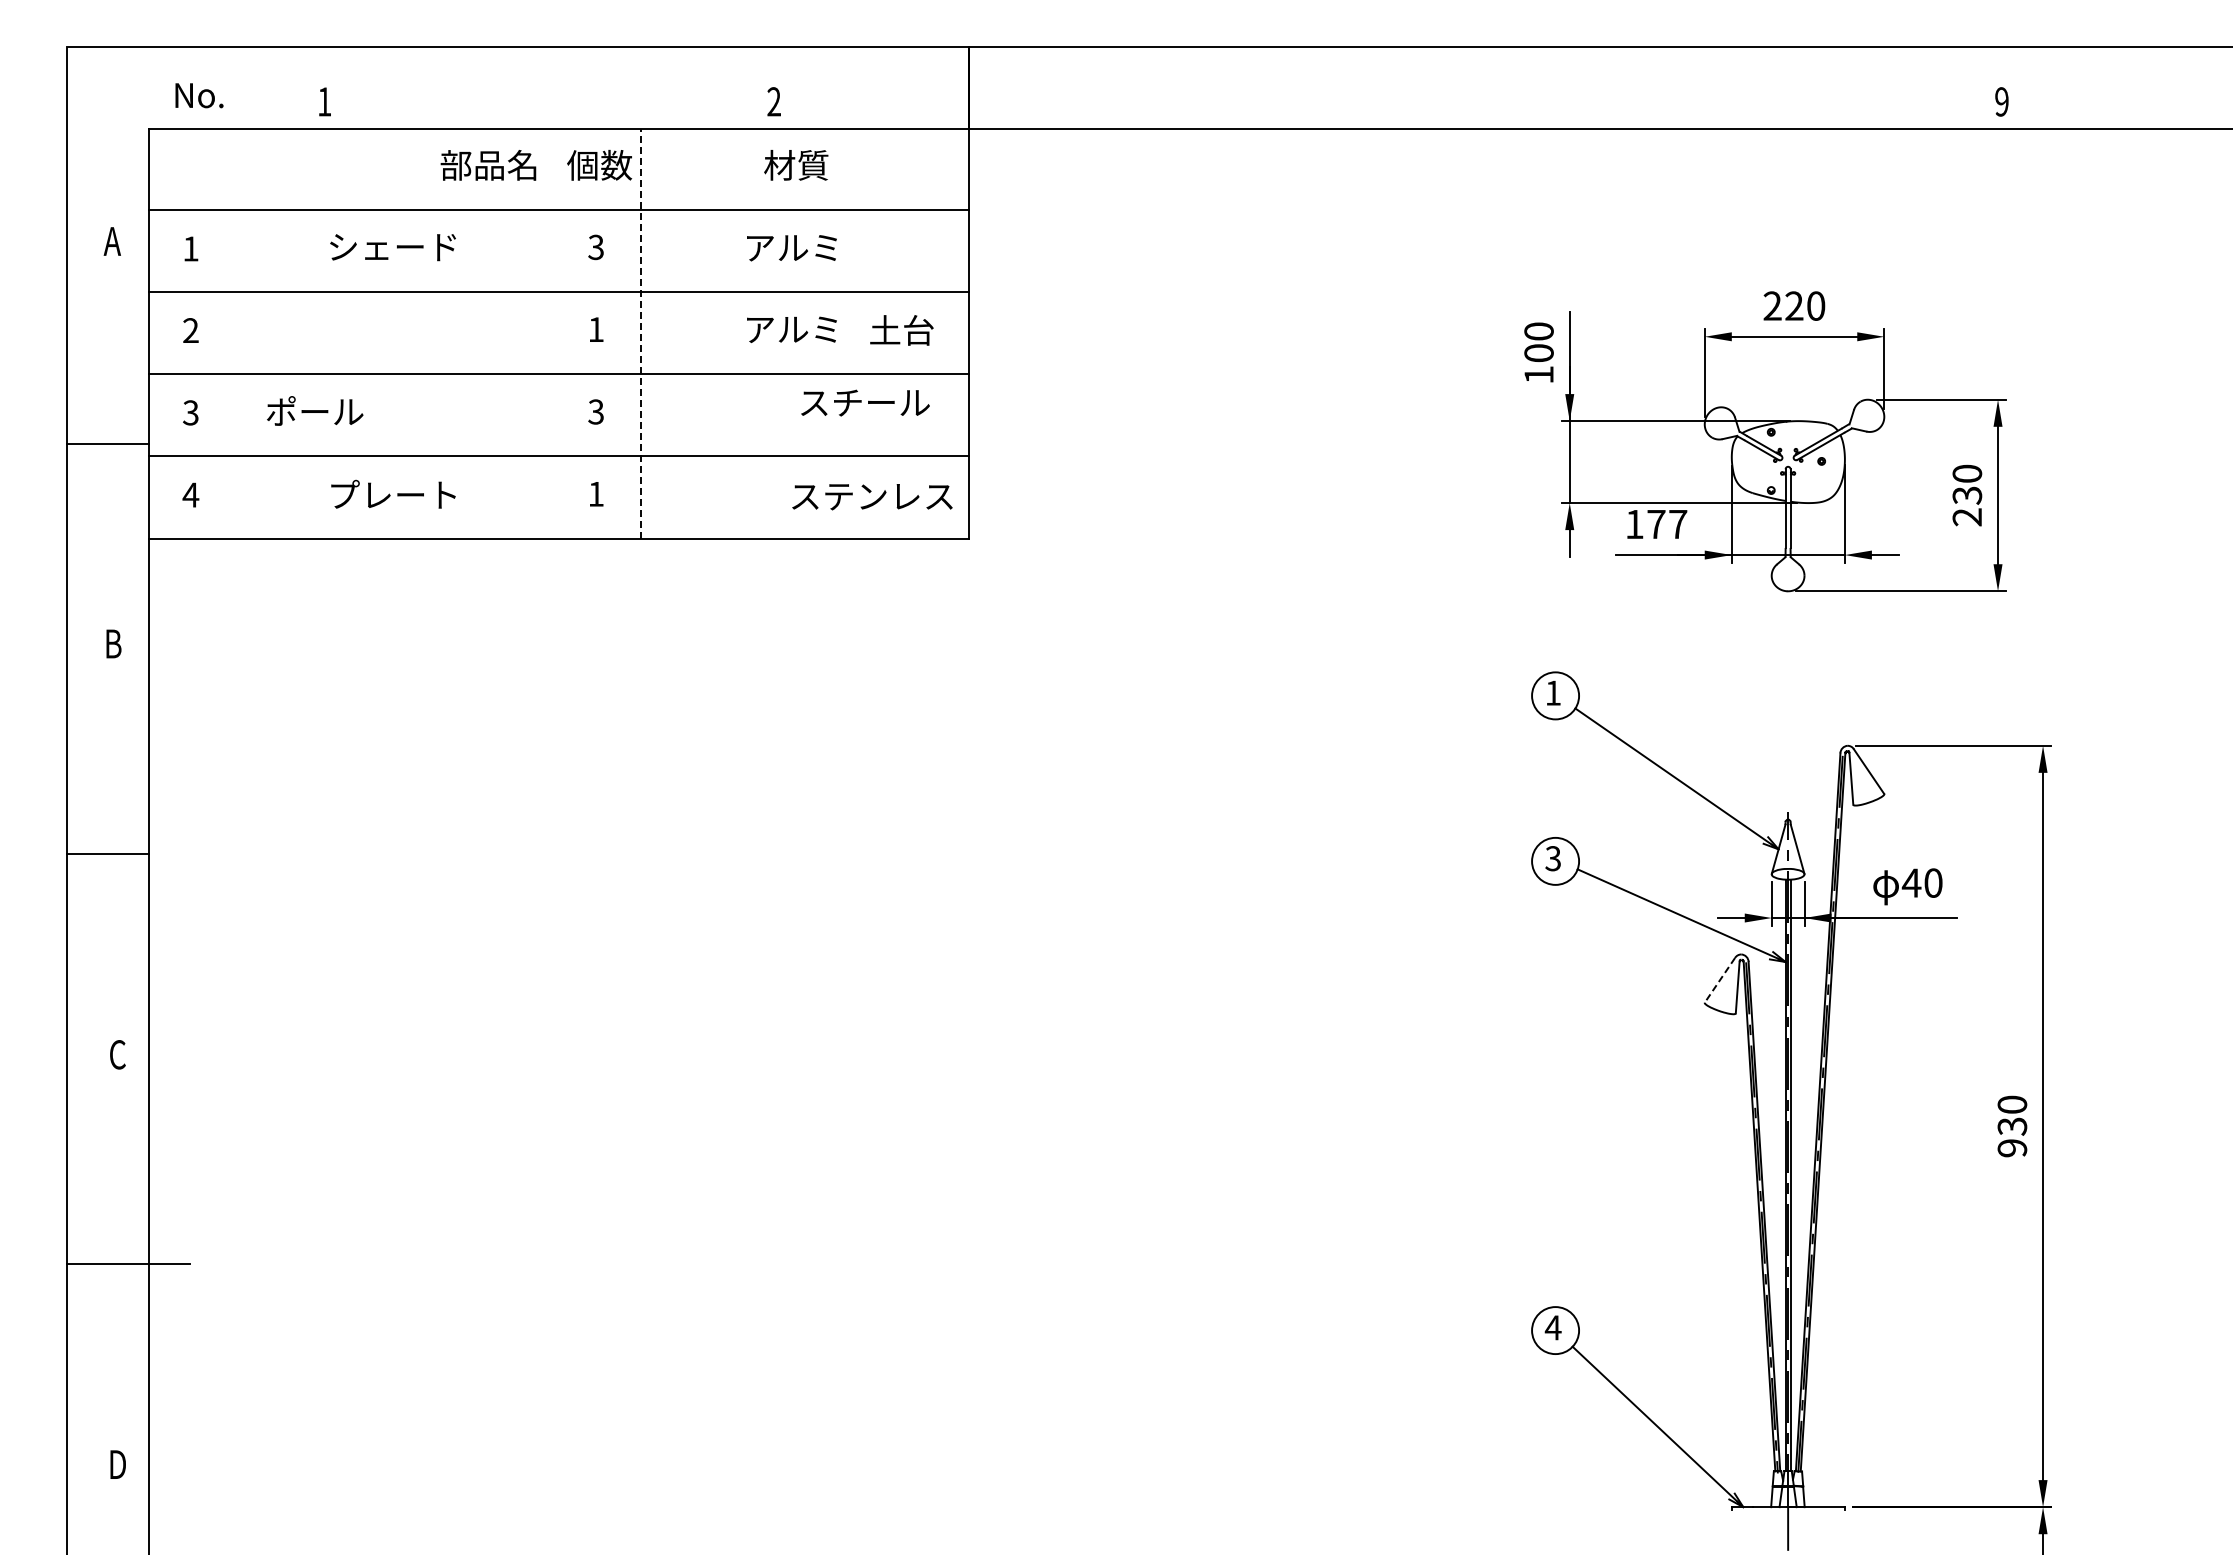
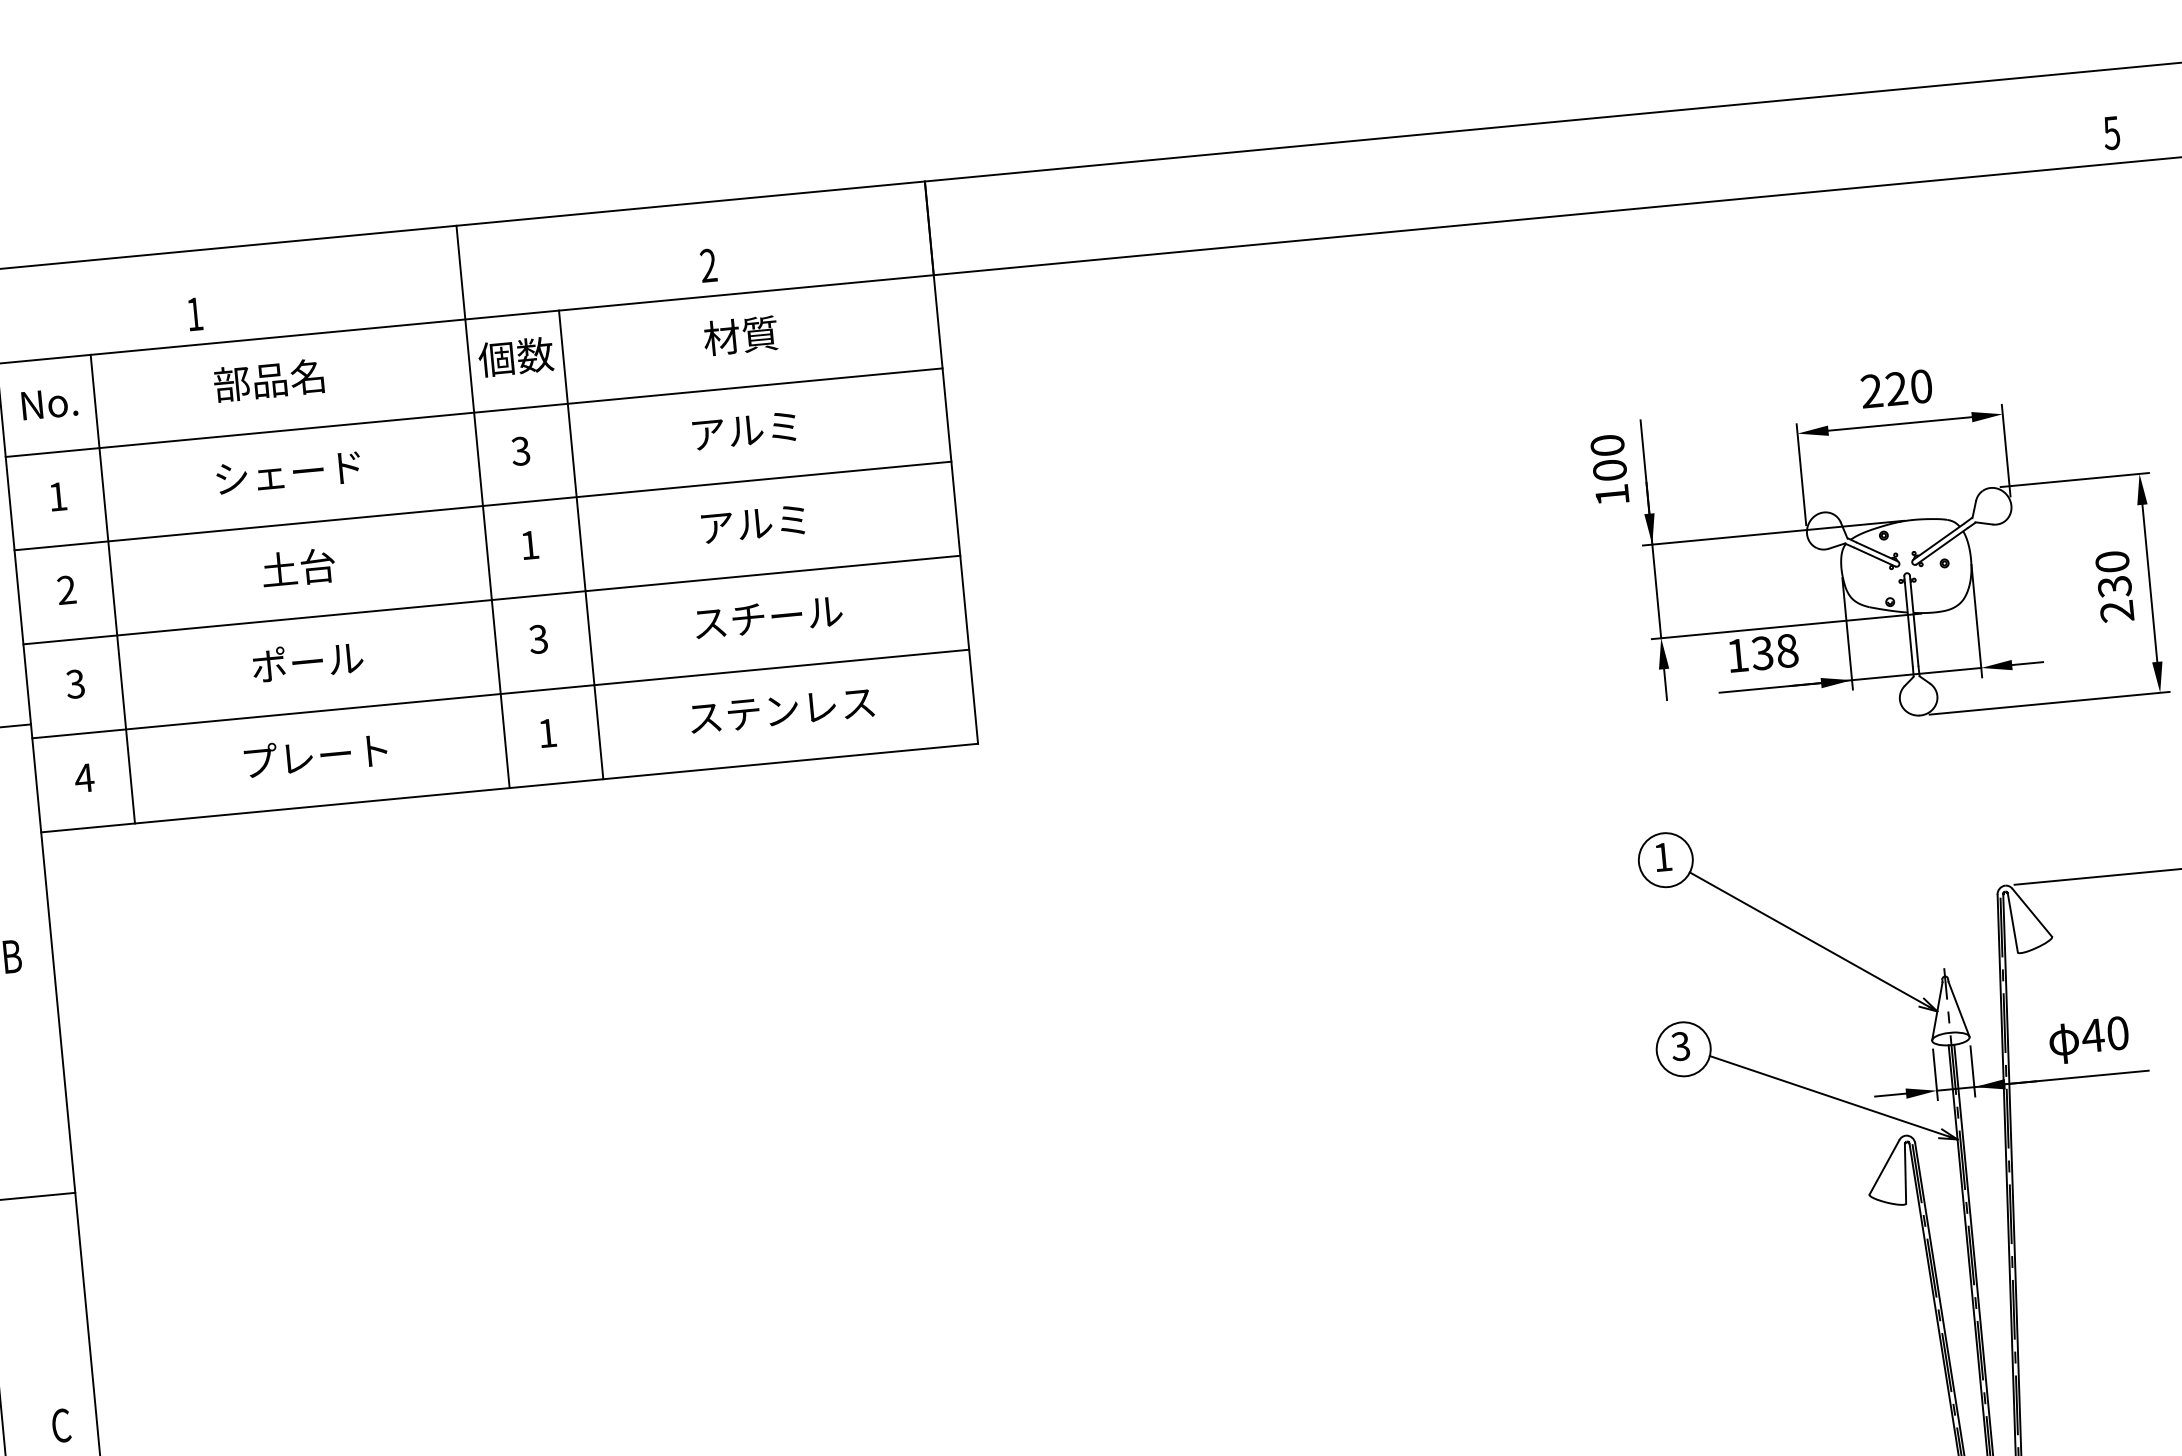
text: (199, 95) -> (49, 403), moved
text: (2001, 101) -> (2111, 132), 9 -> 5
text: (488, 165) -> (268, 380), moved
line: (558, 292) -> (482, 506), added
text: (901, 330) -> (298, 568), moved
line: (231, 333) -> (113, 589), added
line: (640, 333) -> (580, 544), dashed -> solid
text: (865, 402) -> (768, 617), moved
text: (315, 410) -> (308, 660), moved
text: (872, 497) -> (782, 711), moved
text: (1667, 524) -> (1775, 652), 177 -> 138
line: (1719, 980) -> (1883, 1167), dashed -> solid

